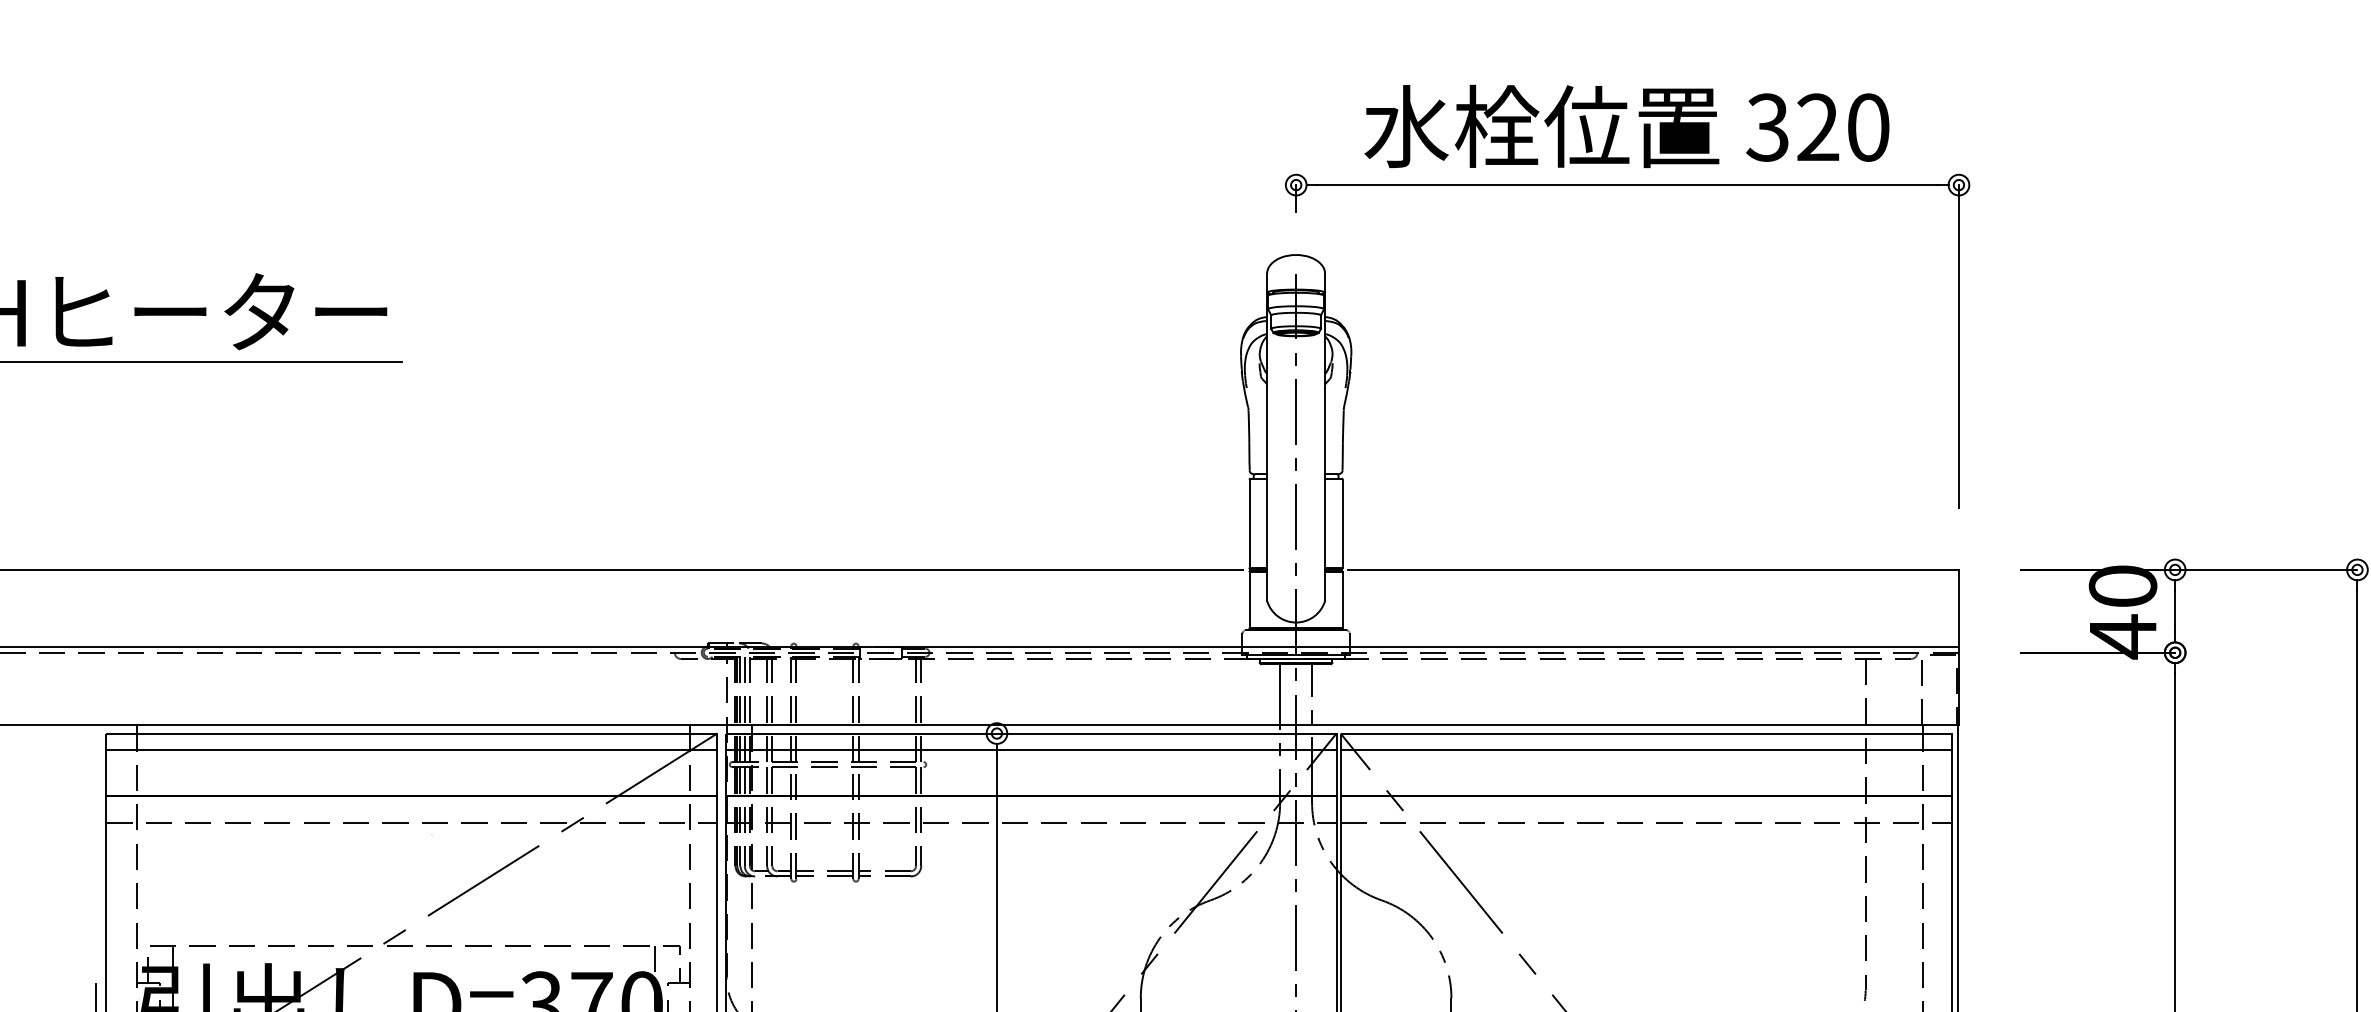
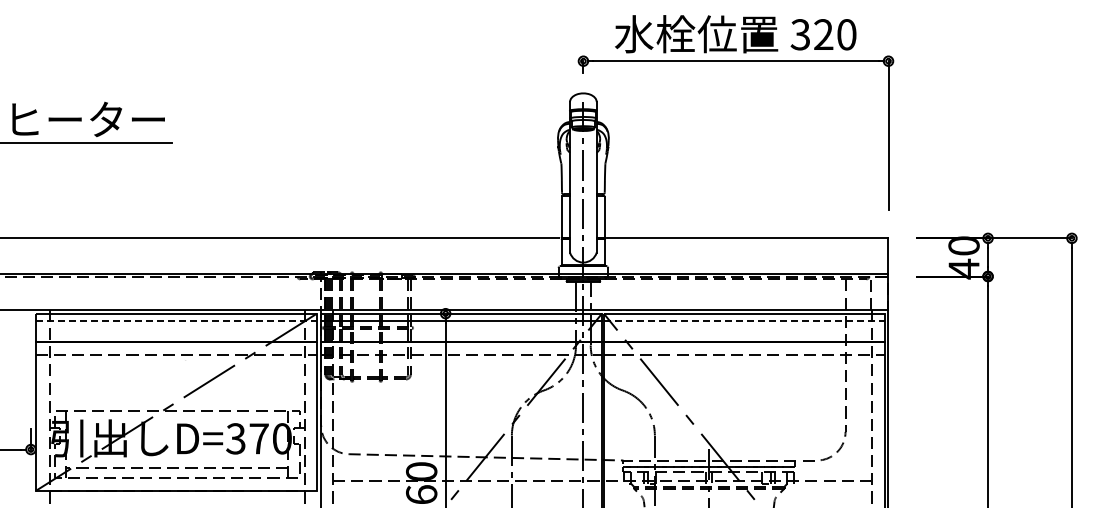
line: (412, 750) -> (176, 321), solid -> dashed
line: (1646, 750) -> (744, 321), solid -> dashed

